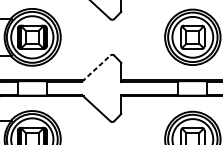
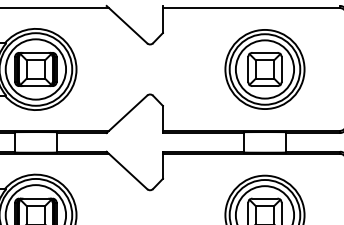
line: (96, 68) -> (127, 114), dashed -> solid

